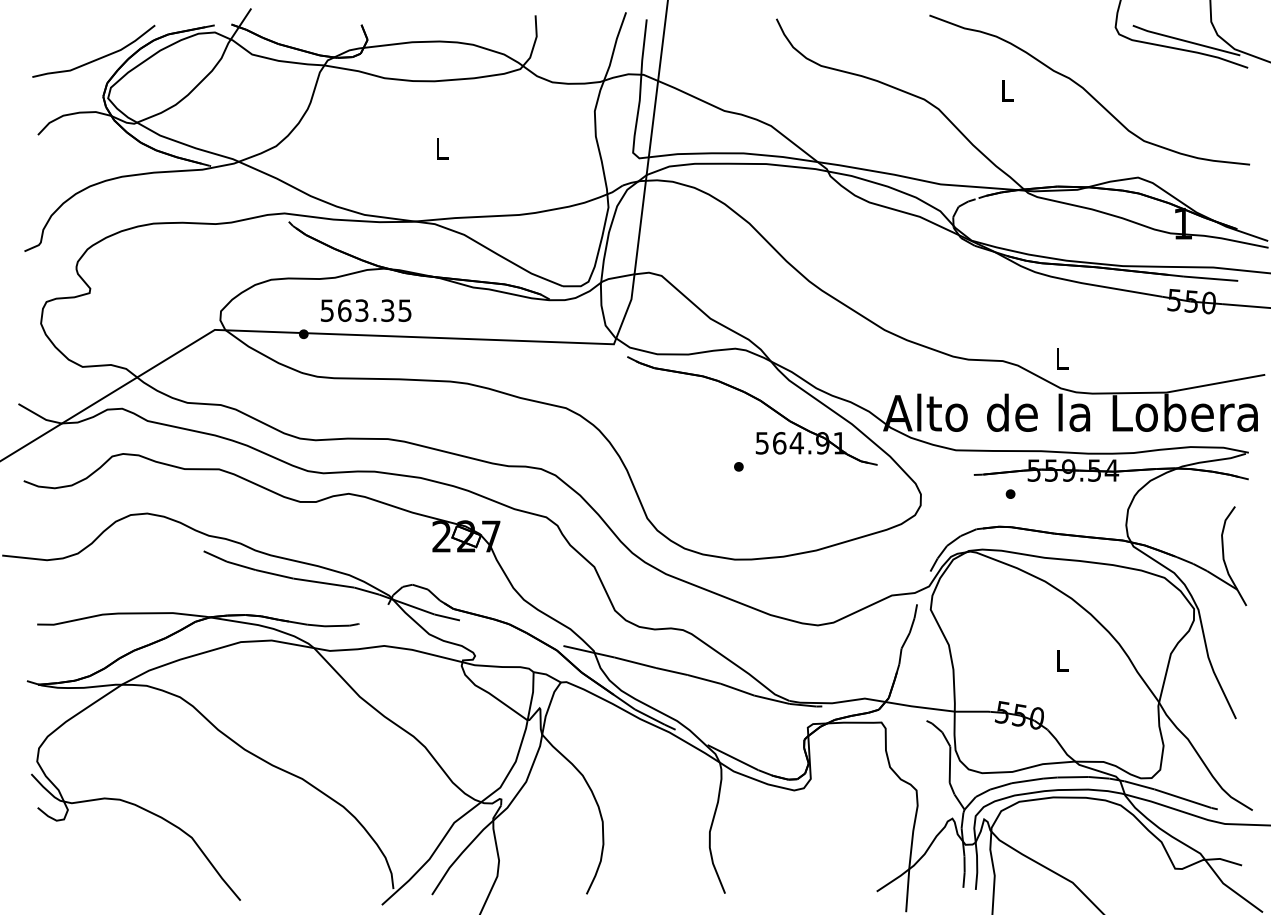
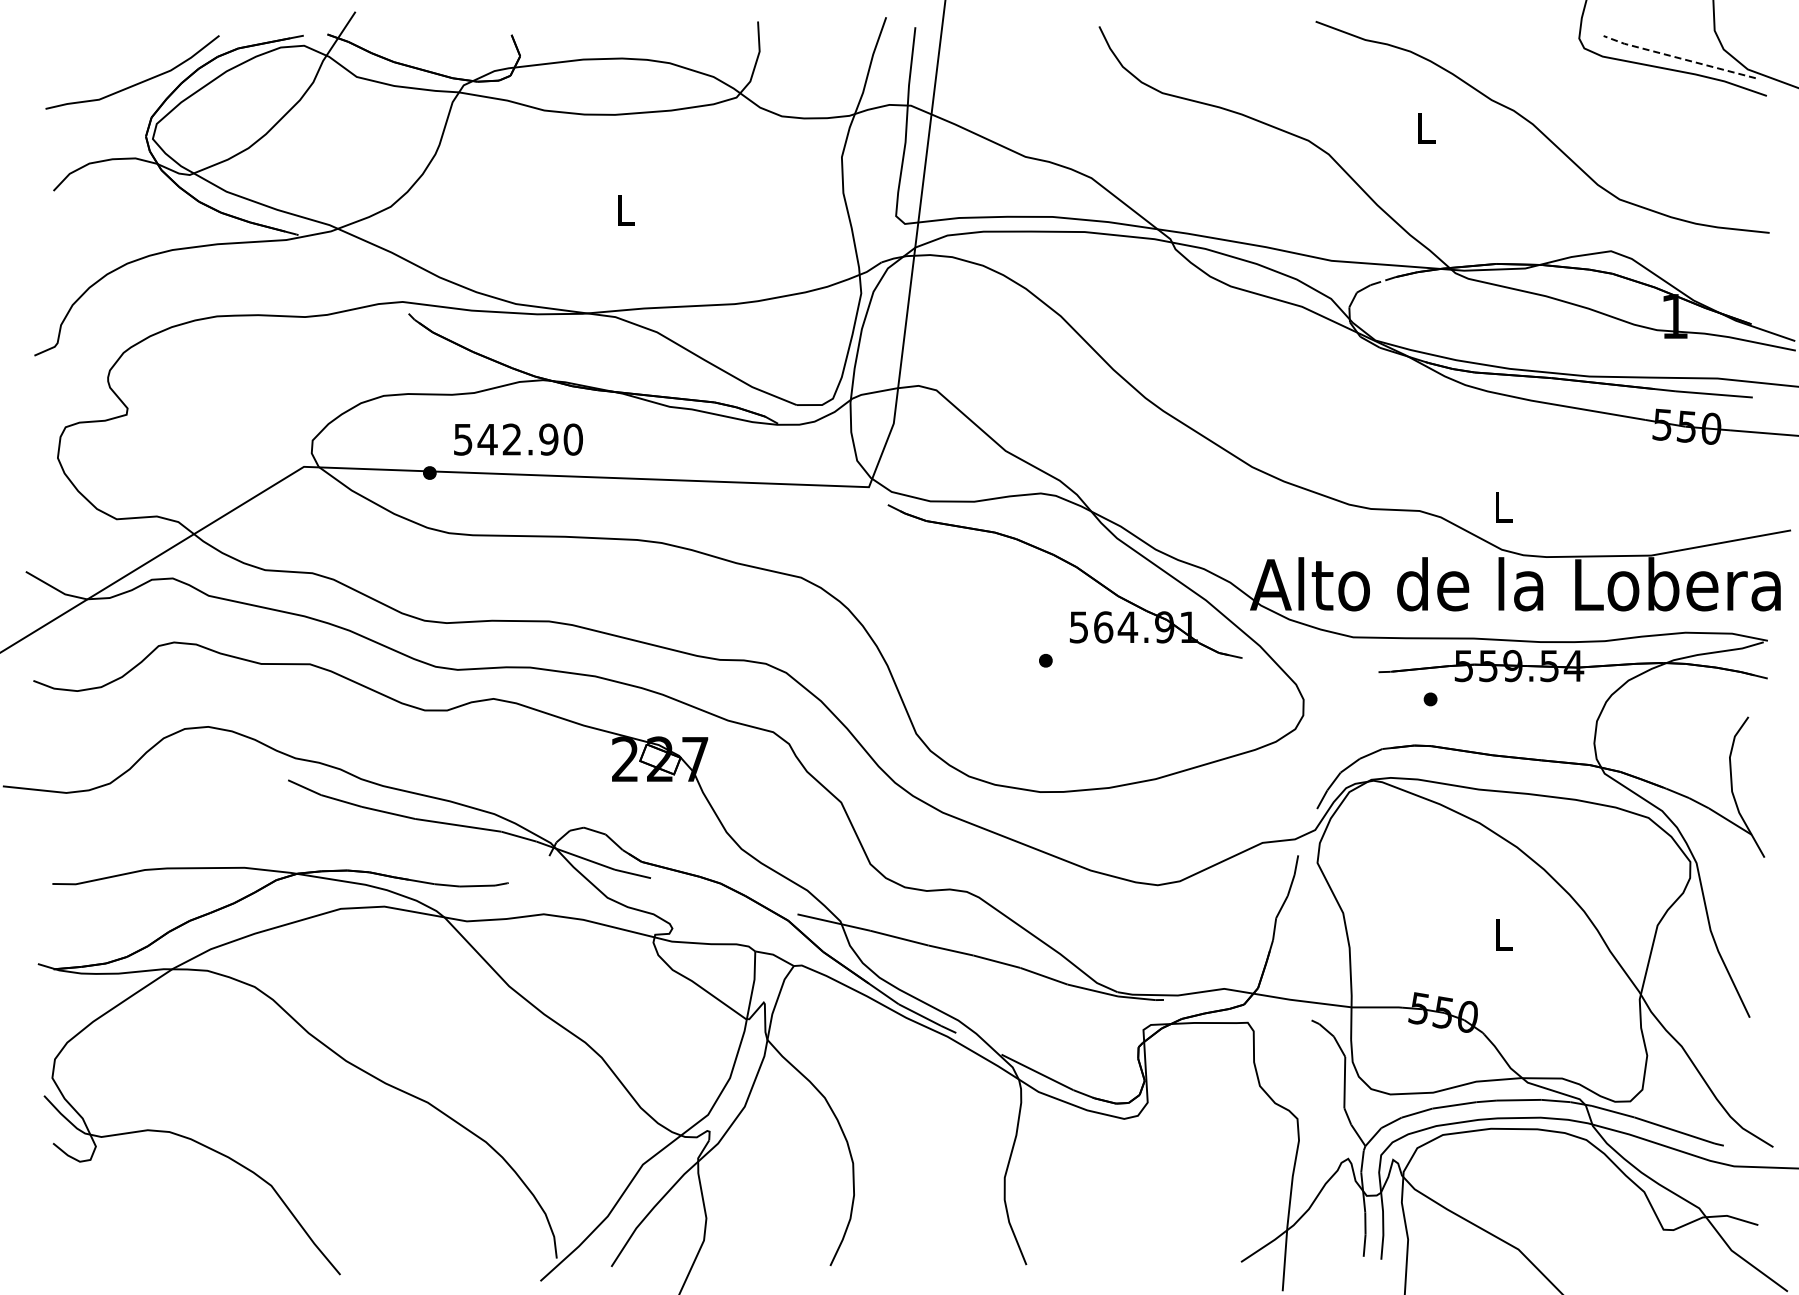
line: (1185, 40) -> (1678, 57), solid -> dashed
text: (374, 310) -> (529, 439), 563.35 -> 542.90

